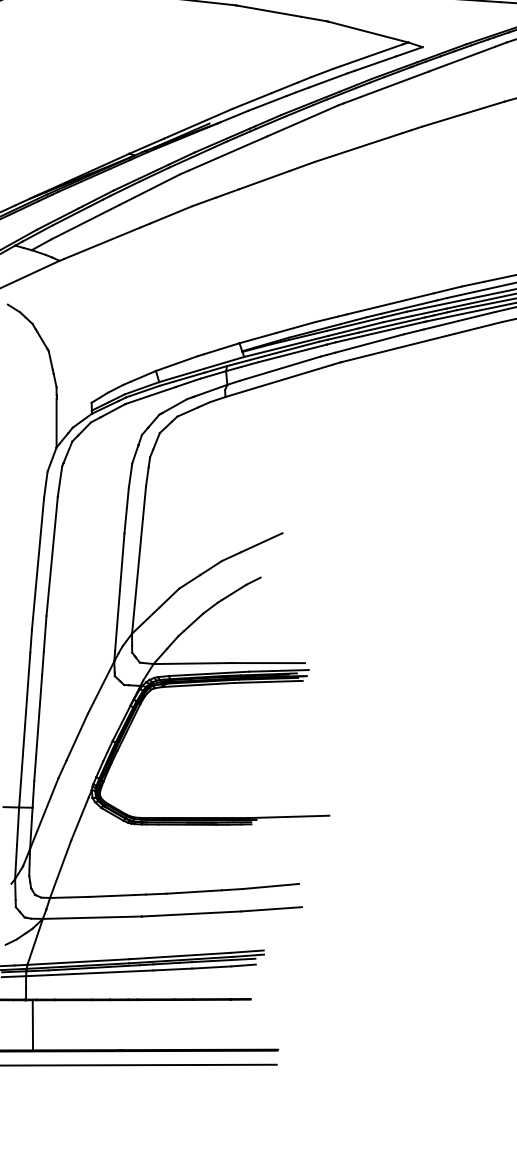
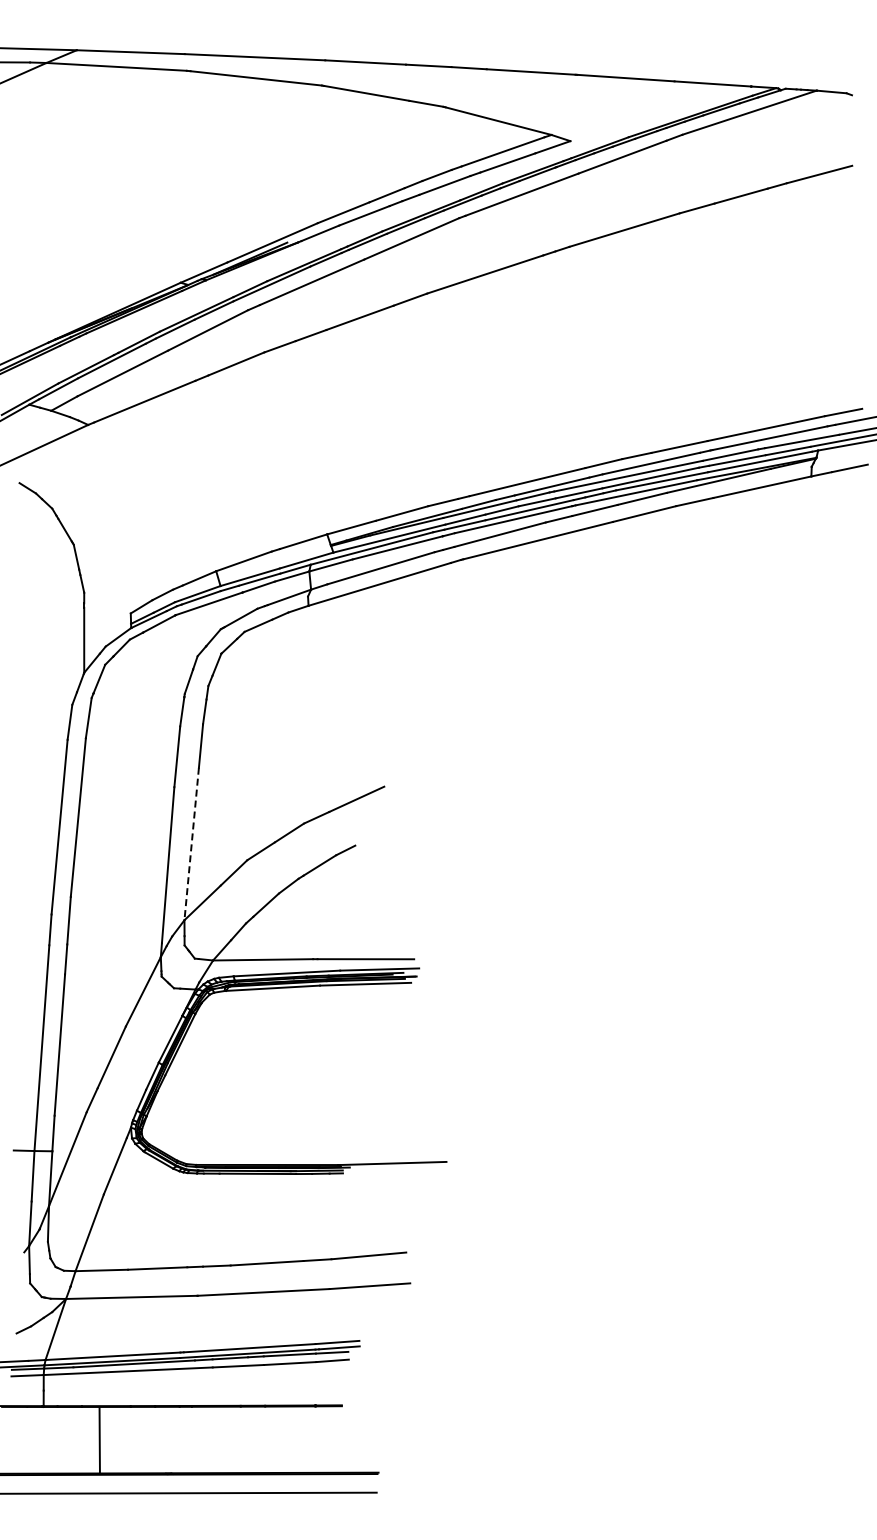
line: (137, 575) -> (191, 843), solid -> dashed
line: (32, 1025) -> (99, 1440), moved

